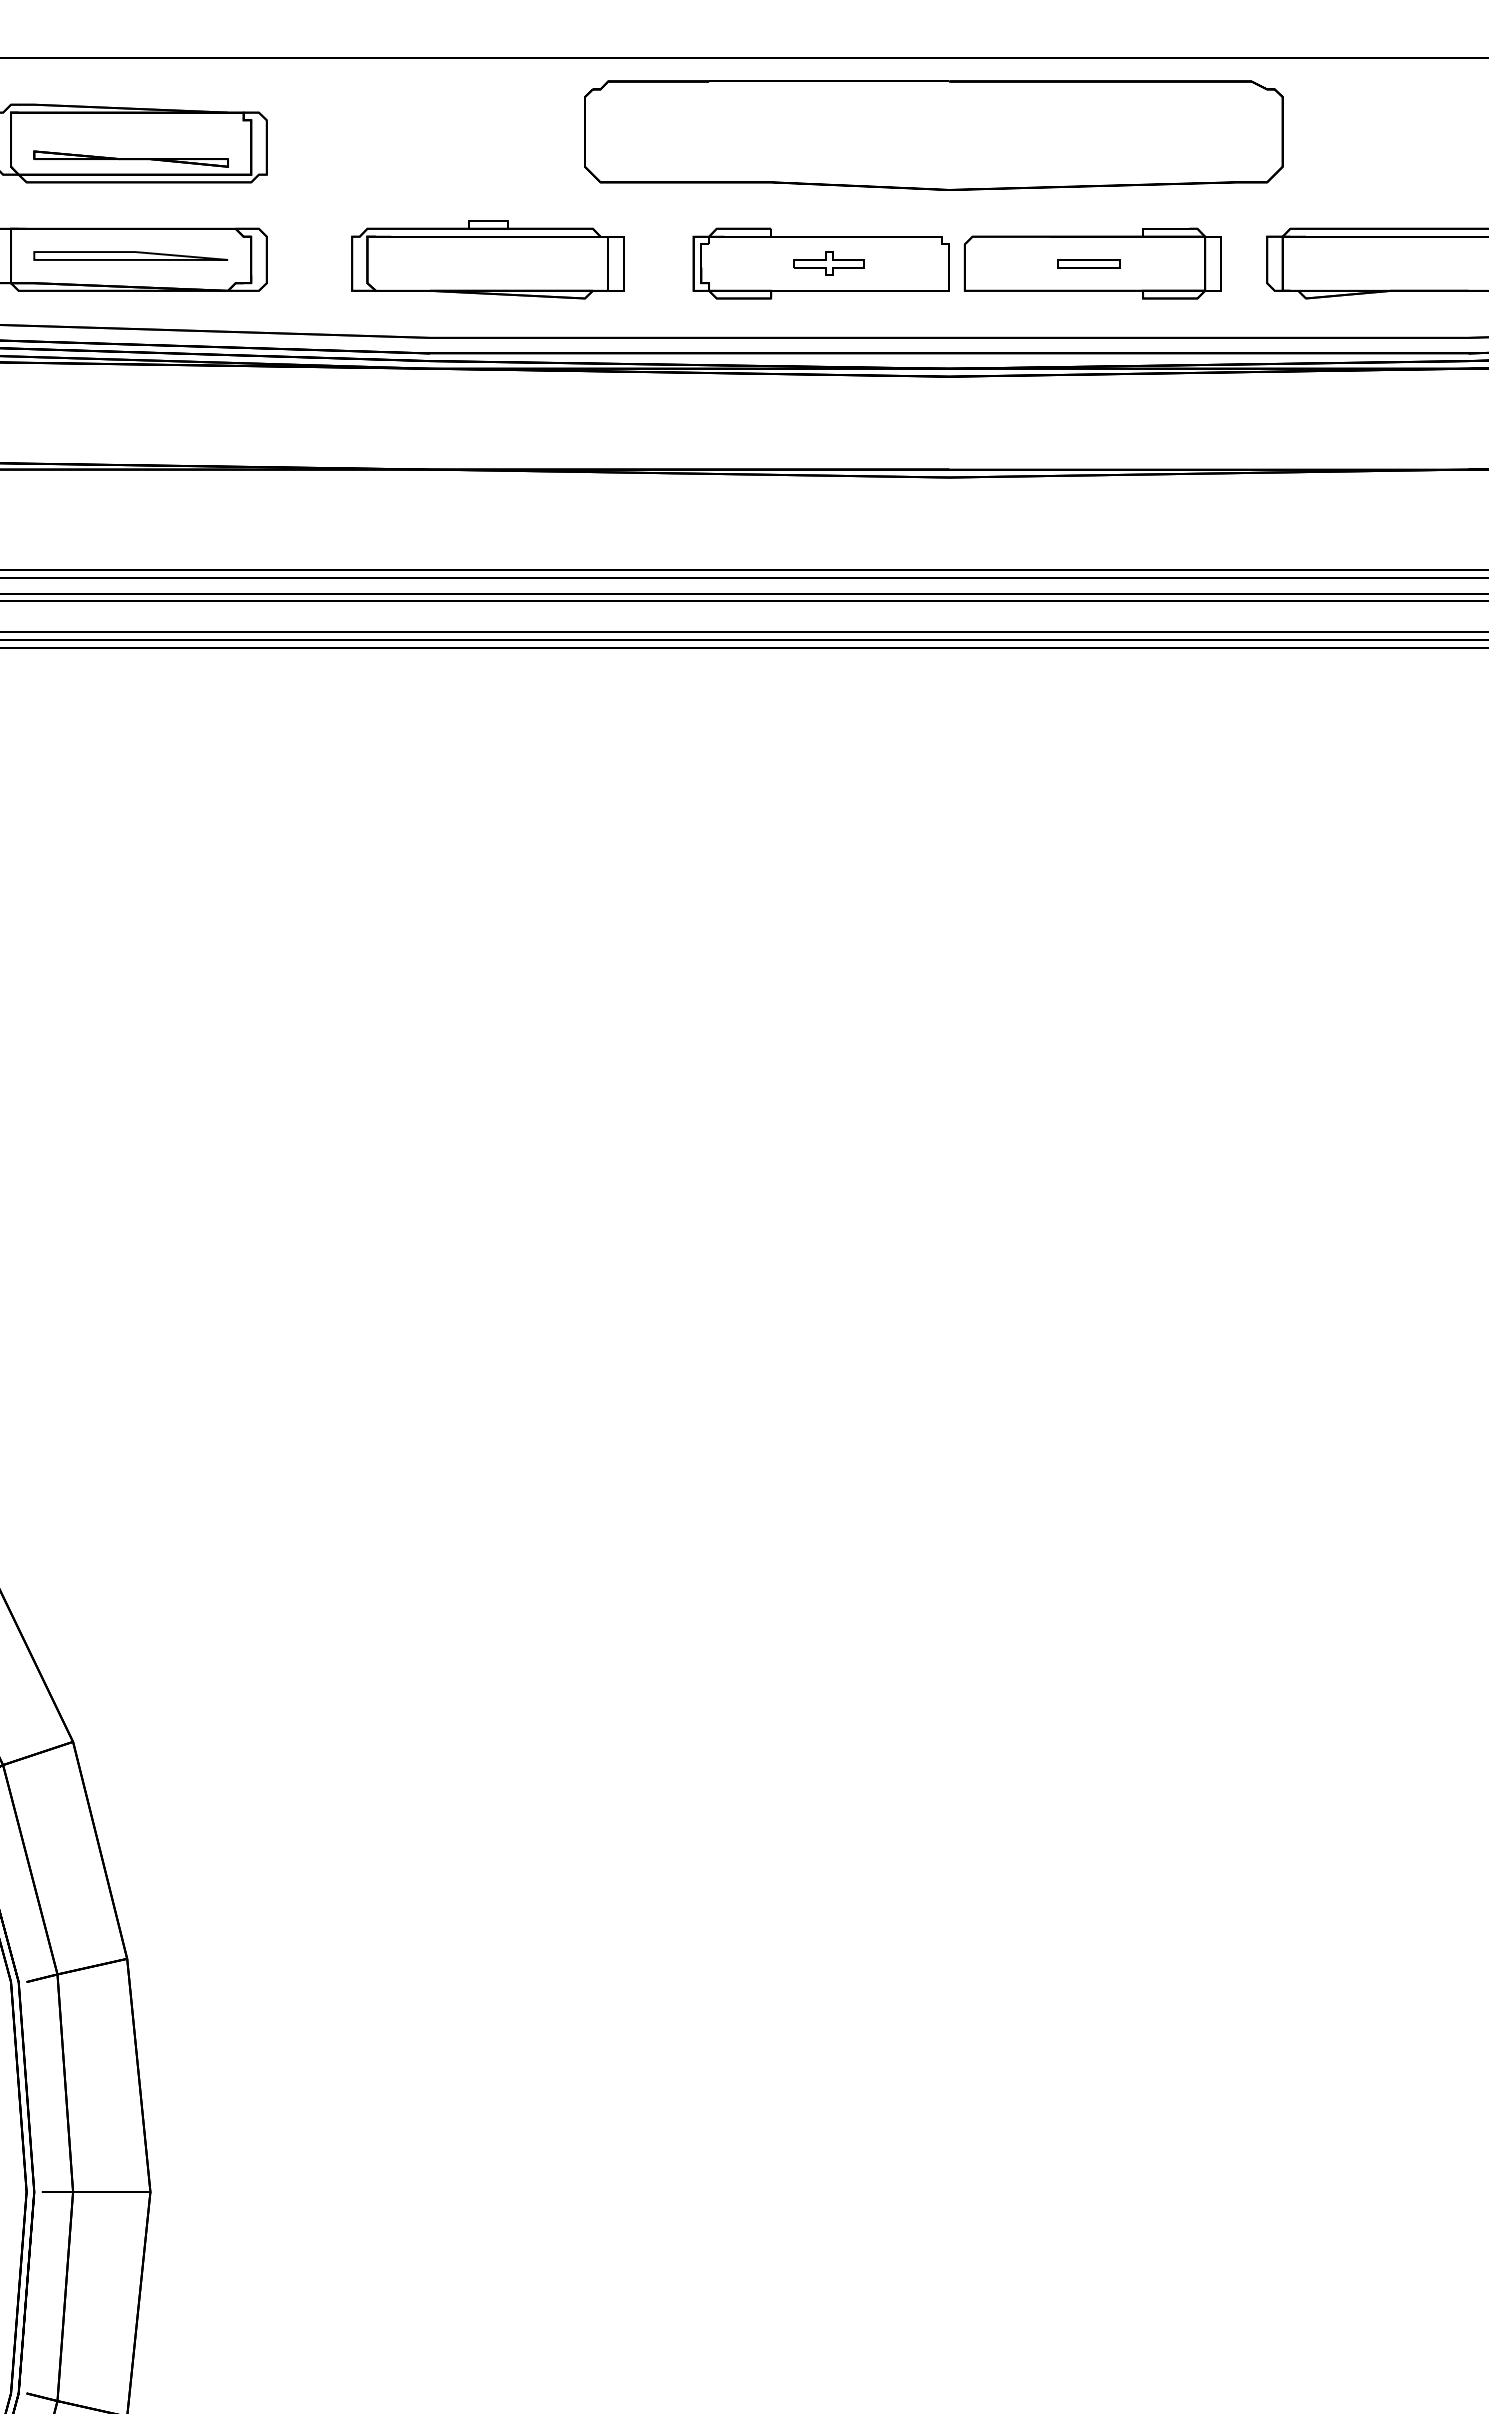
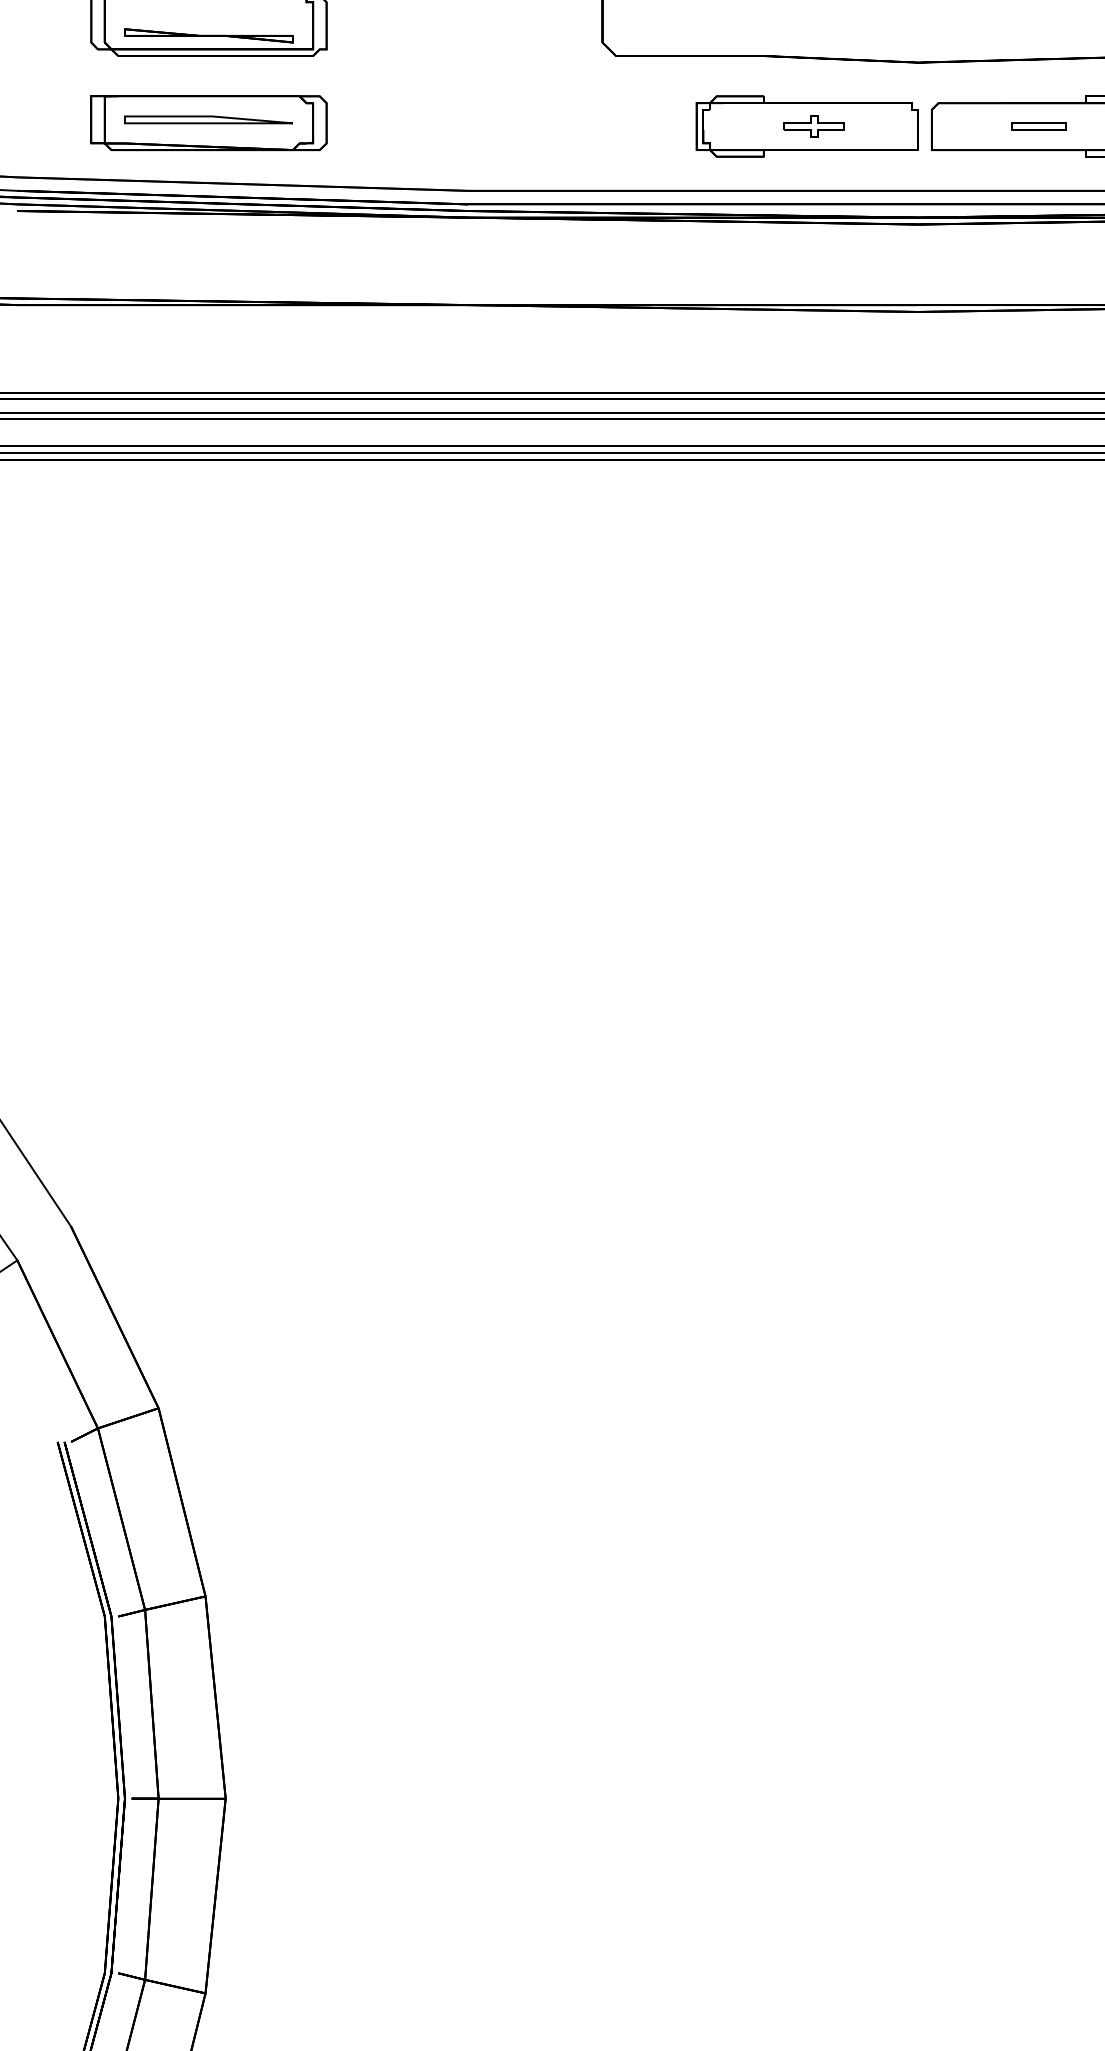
part: (487, 259) -> (517, 122), removed

